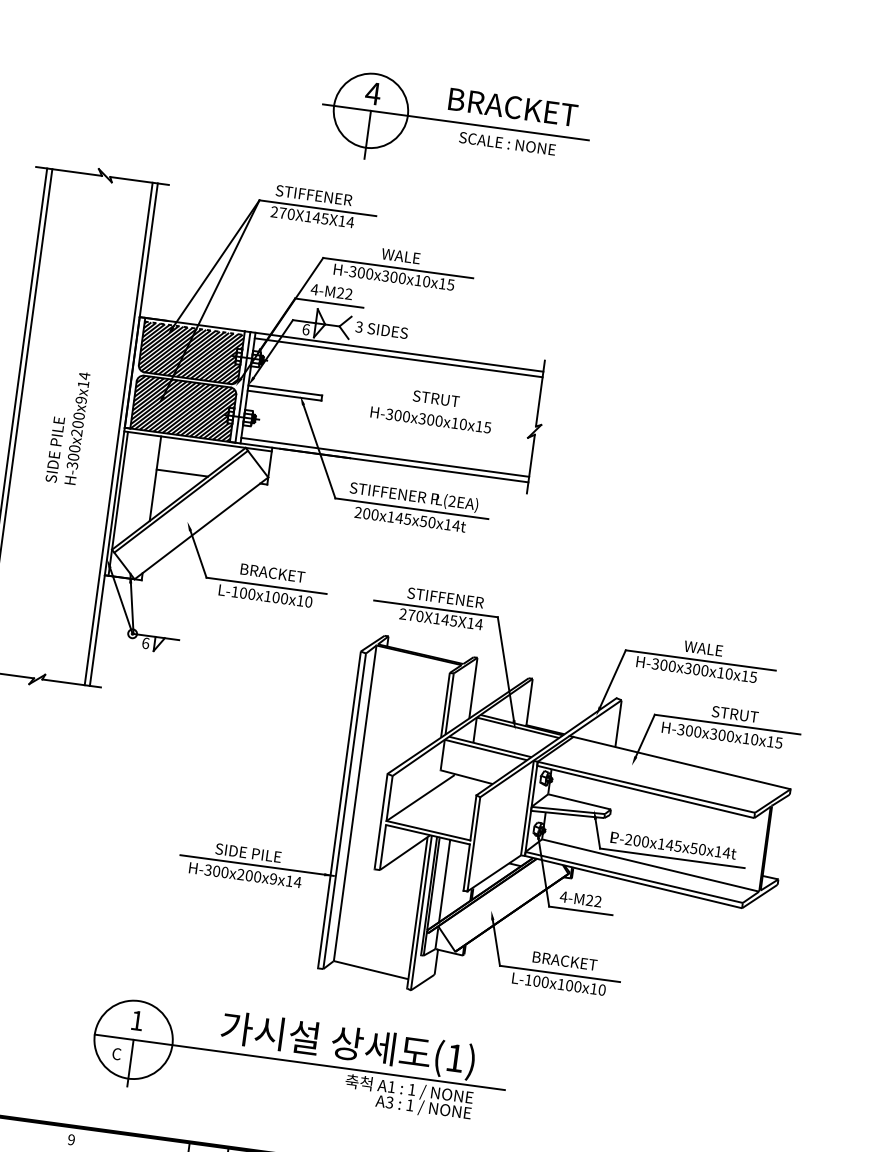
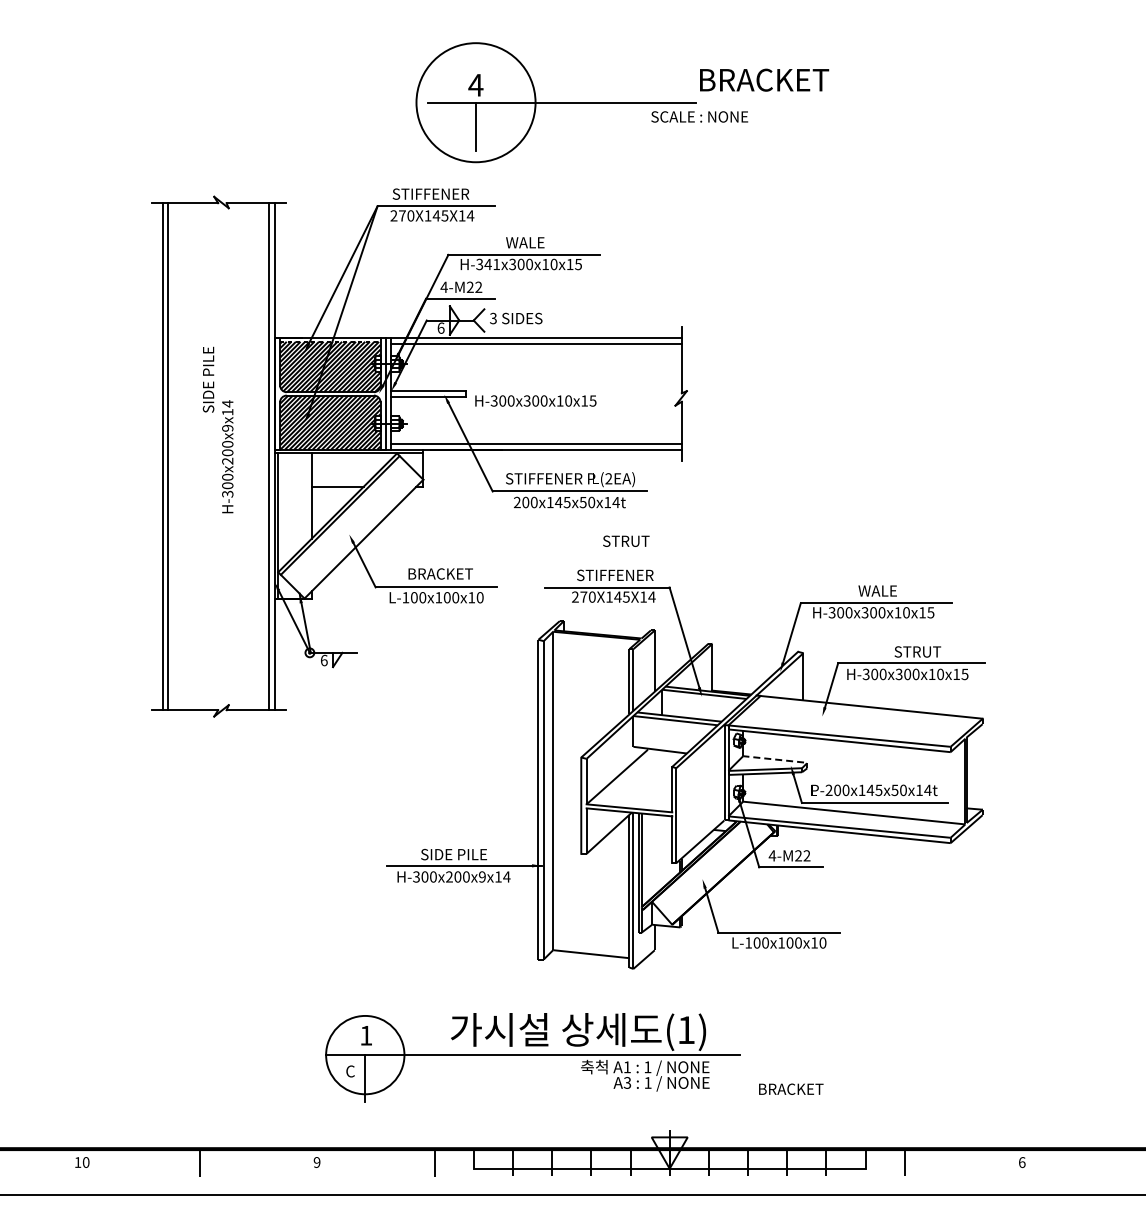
text: (513, 106) -> (764, 79), moved
circle: (370, 110) -> (475, 102), size x1.6
text: (507, 143) -> (699, 116), moved
text: (365, 273) -> (492, 264), H-300x300x10x15 -> H-341x300x10x15
text: (436, 398) -> (626, 540), moved
text: (430, 419) -> (535, 400), moved
text: (55, 449) -> (208, 379), moved
line: (582, 802) -> (778, 759), solid -> dashed
line: (444, 880) -> (652, 855), removed
text: (565, 960) -> (791, 1088), moved

